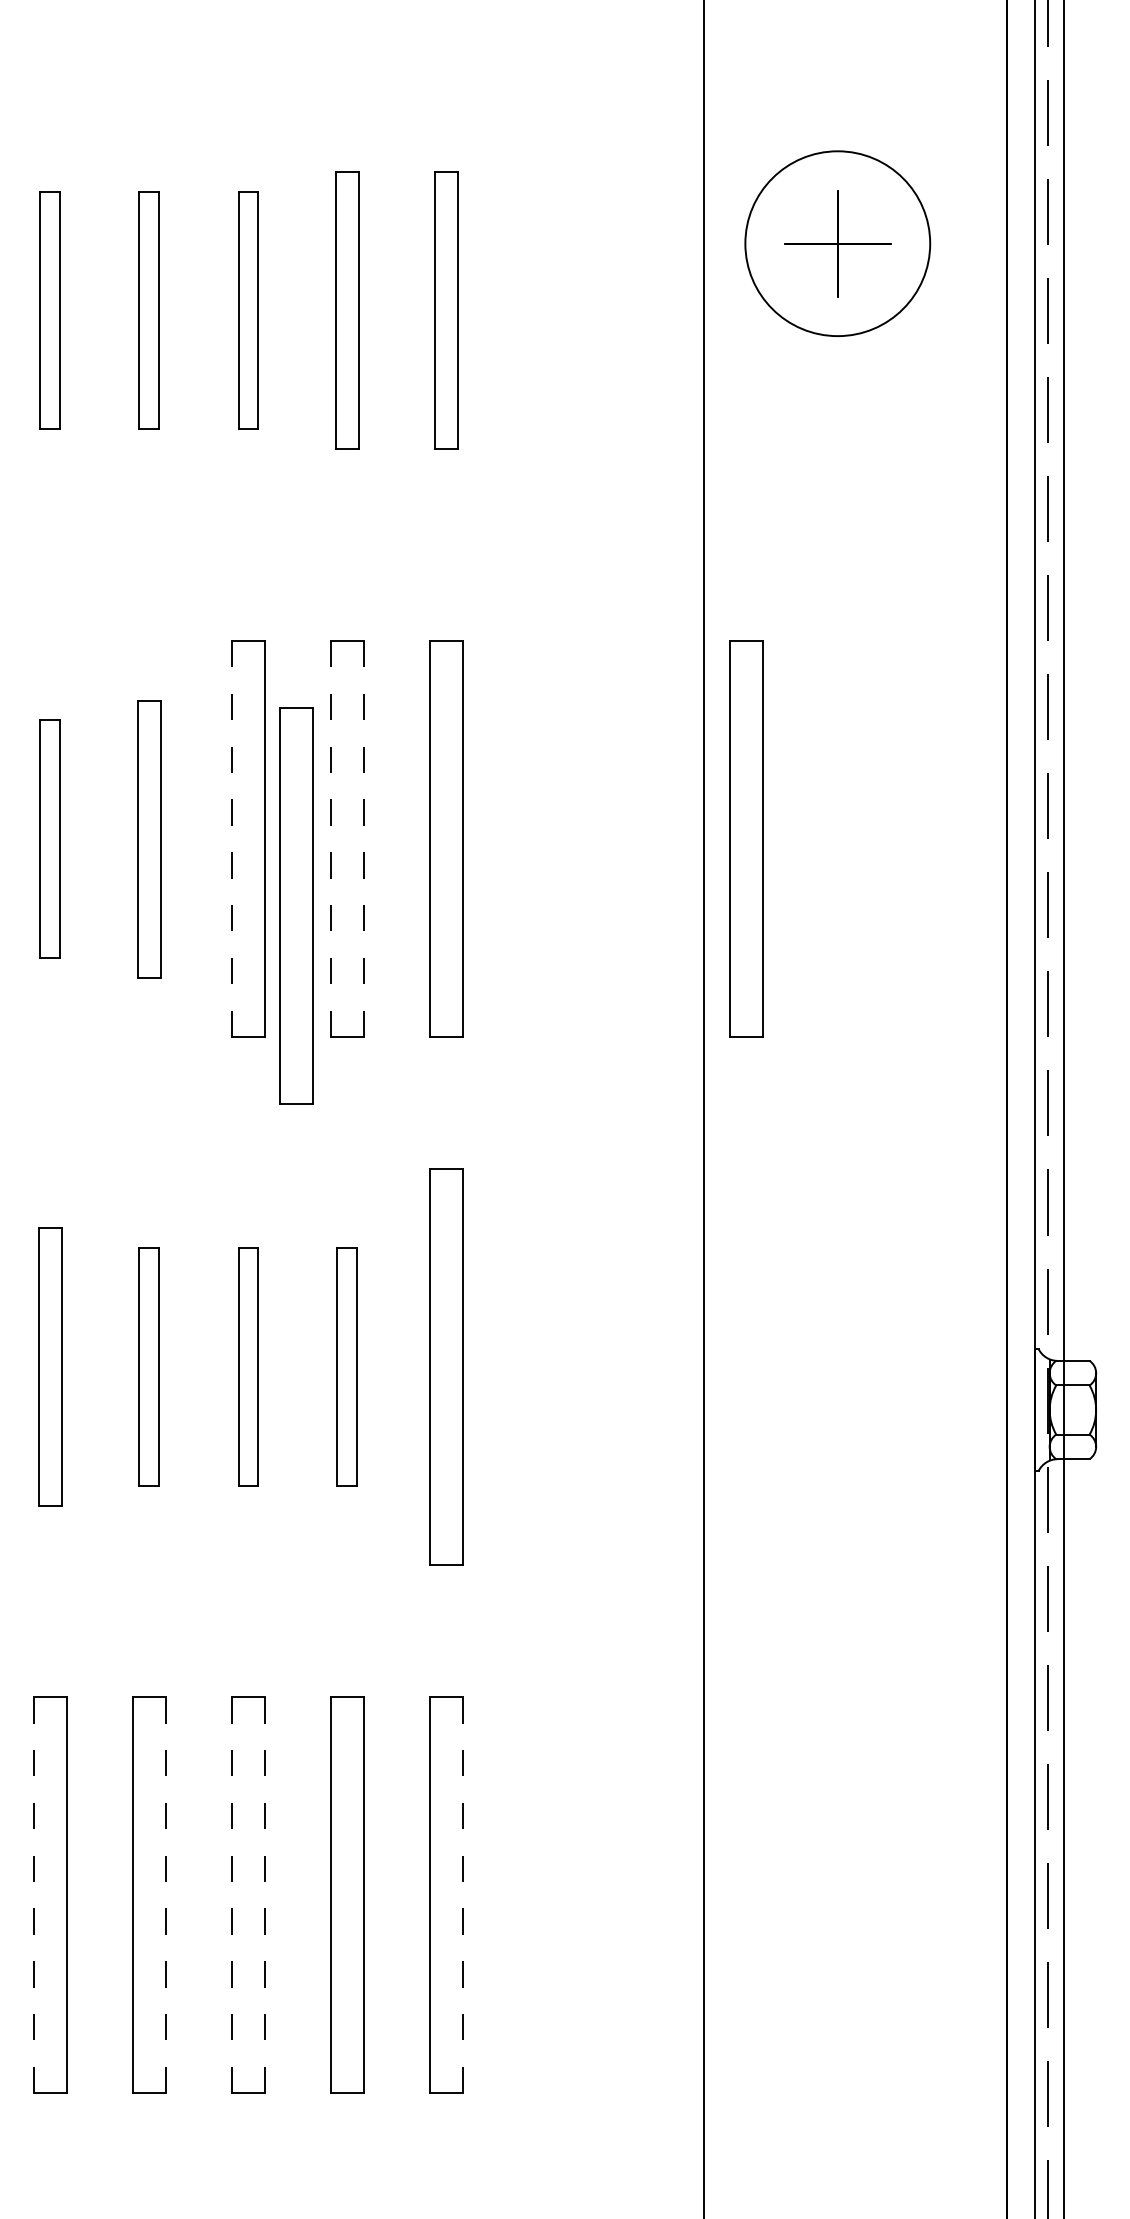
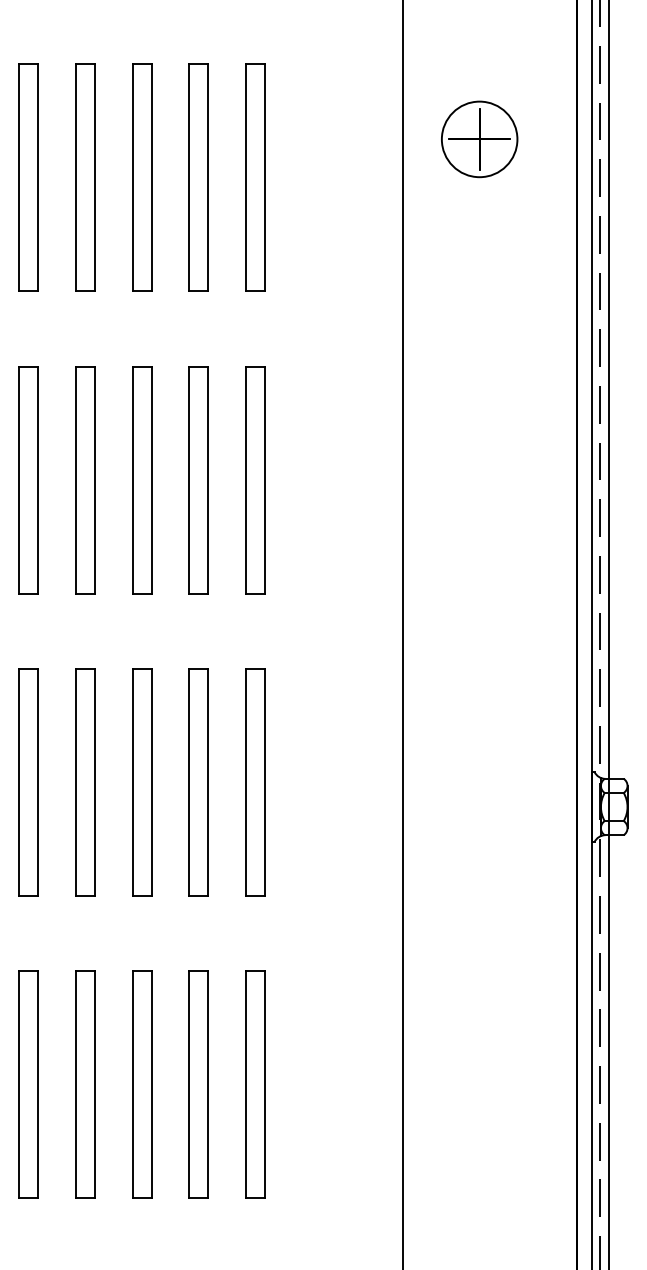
circle: (837, 243) -> (479, 139), size x0.71
part: (49, 310) -> (28, 177), size x1.67
part: (149, 310) -> (85, 177), size x1.67
part: (248, 310) -> (142, 177), size x1.67
part: (346, 310) -> (198, 177), size x1.43
part: (446, 310) -> (255, 177), size x1.43
line: (364, 837) -> (208, 479), dashed -> solid
part: (49, 839) -> (28, 480), size x1.67
part: (149, 839) -> (85, 480), size x1.43
line: (231, 839) -> (132, 480), dashed -> solid
line: (330, 839) -> (189, 480), dashed -> solid
part: (746, 839) -> (427, 480), removed
part: (295, 905) -> (169, 518), removed
part: (49, 1367) -> (28, 782), size x1.43
part: (149, 1367) -> (85, 782), size x1.67
part: (248, 1367) -> (142, 782), size x1.67
part: (346, 1367) -> (198, 782), size x1.67
line: (166, 1894) -> (95, 1084), dashed -> solid
line: (264, 1894) -> (151, 1084), dashed -> solid
line: (463, 1894) -> (265, 1084), dashed -> solid
line: (33, 1896) -> (19, 1085), dashed -> solid
line: (231, 1896) -> (132, 1085), dashed -> solid

